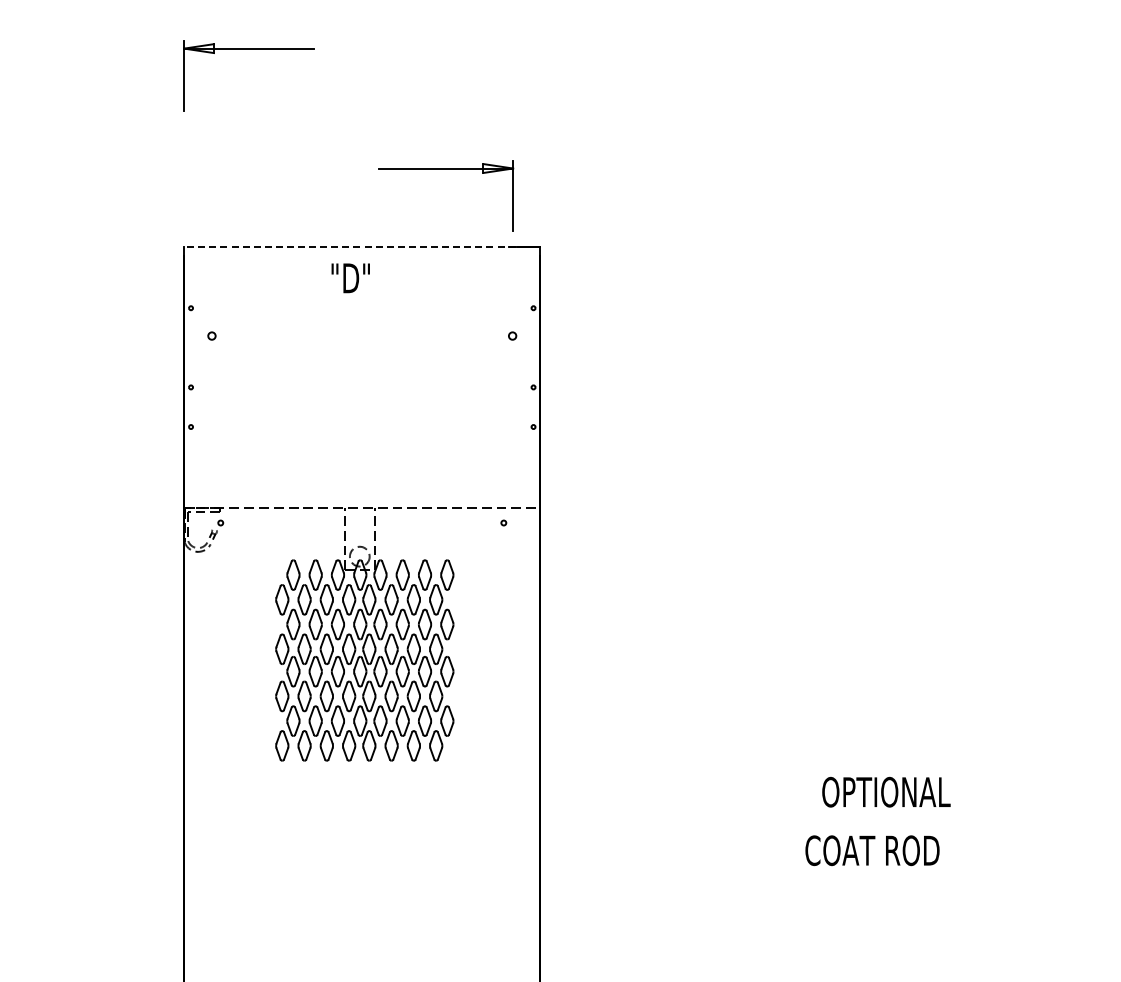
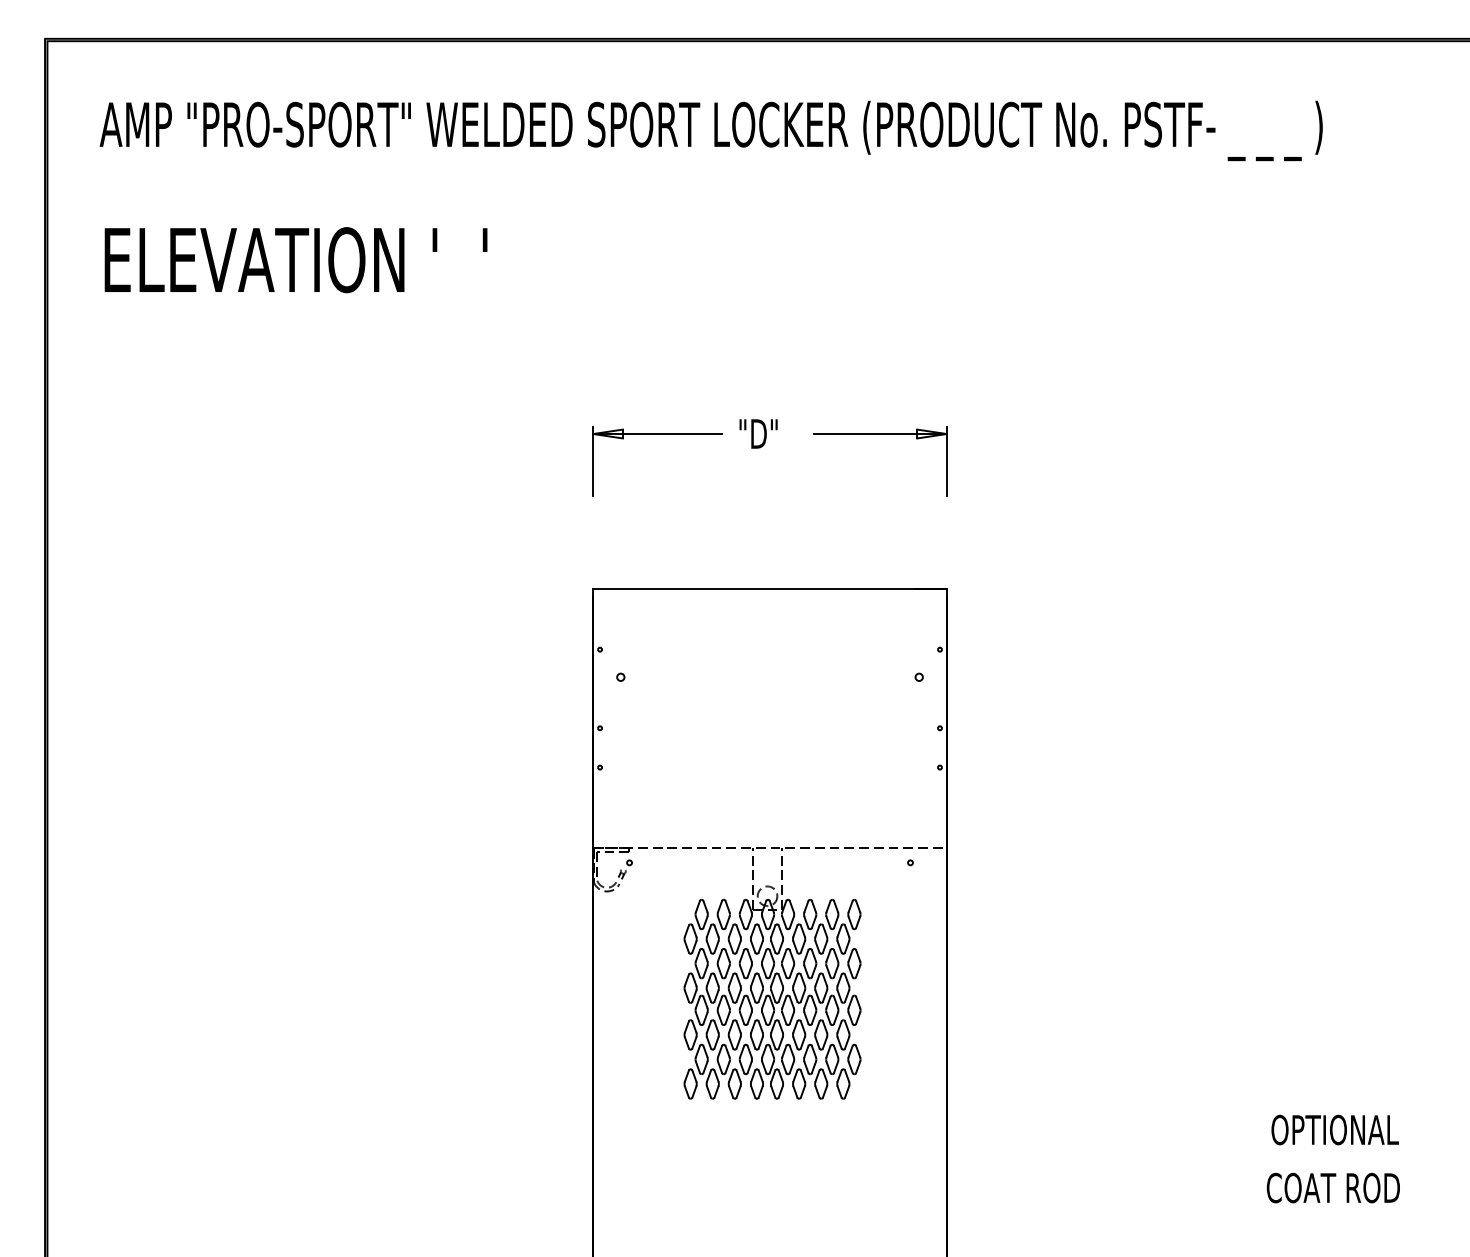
part: (248, 49) -> (657, 434), moved
part: (446, 169) -> (880, 434), moved
line: (355, 247) -> (763, 589), dashed -> solid
text: (350, 277) -> (758, 433), moved
text: (885, 791) -> (1334, 1129), moved
text: (871, 850) -> (1332, 1187), moved

